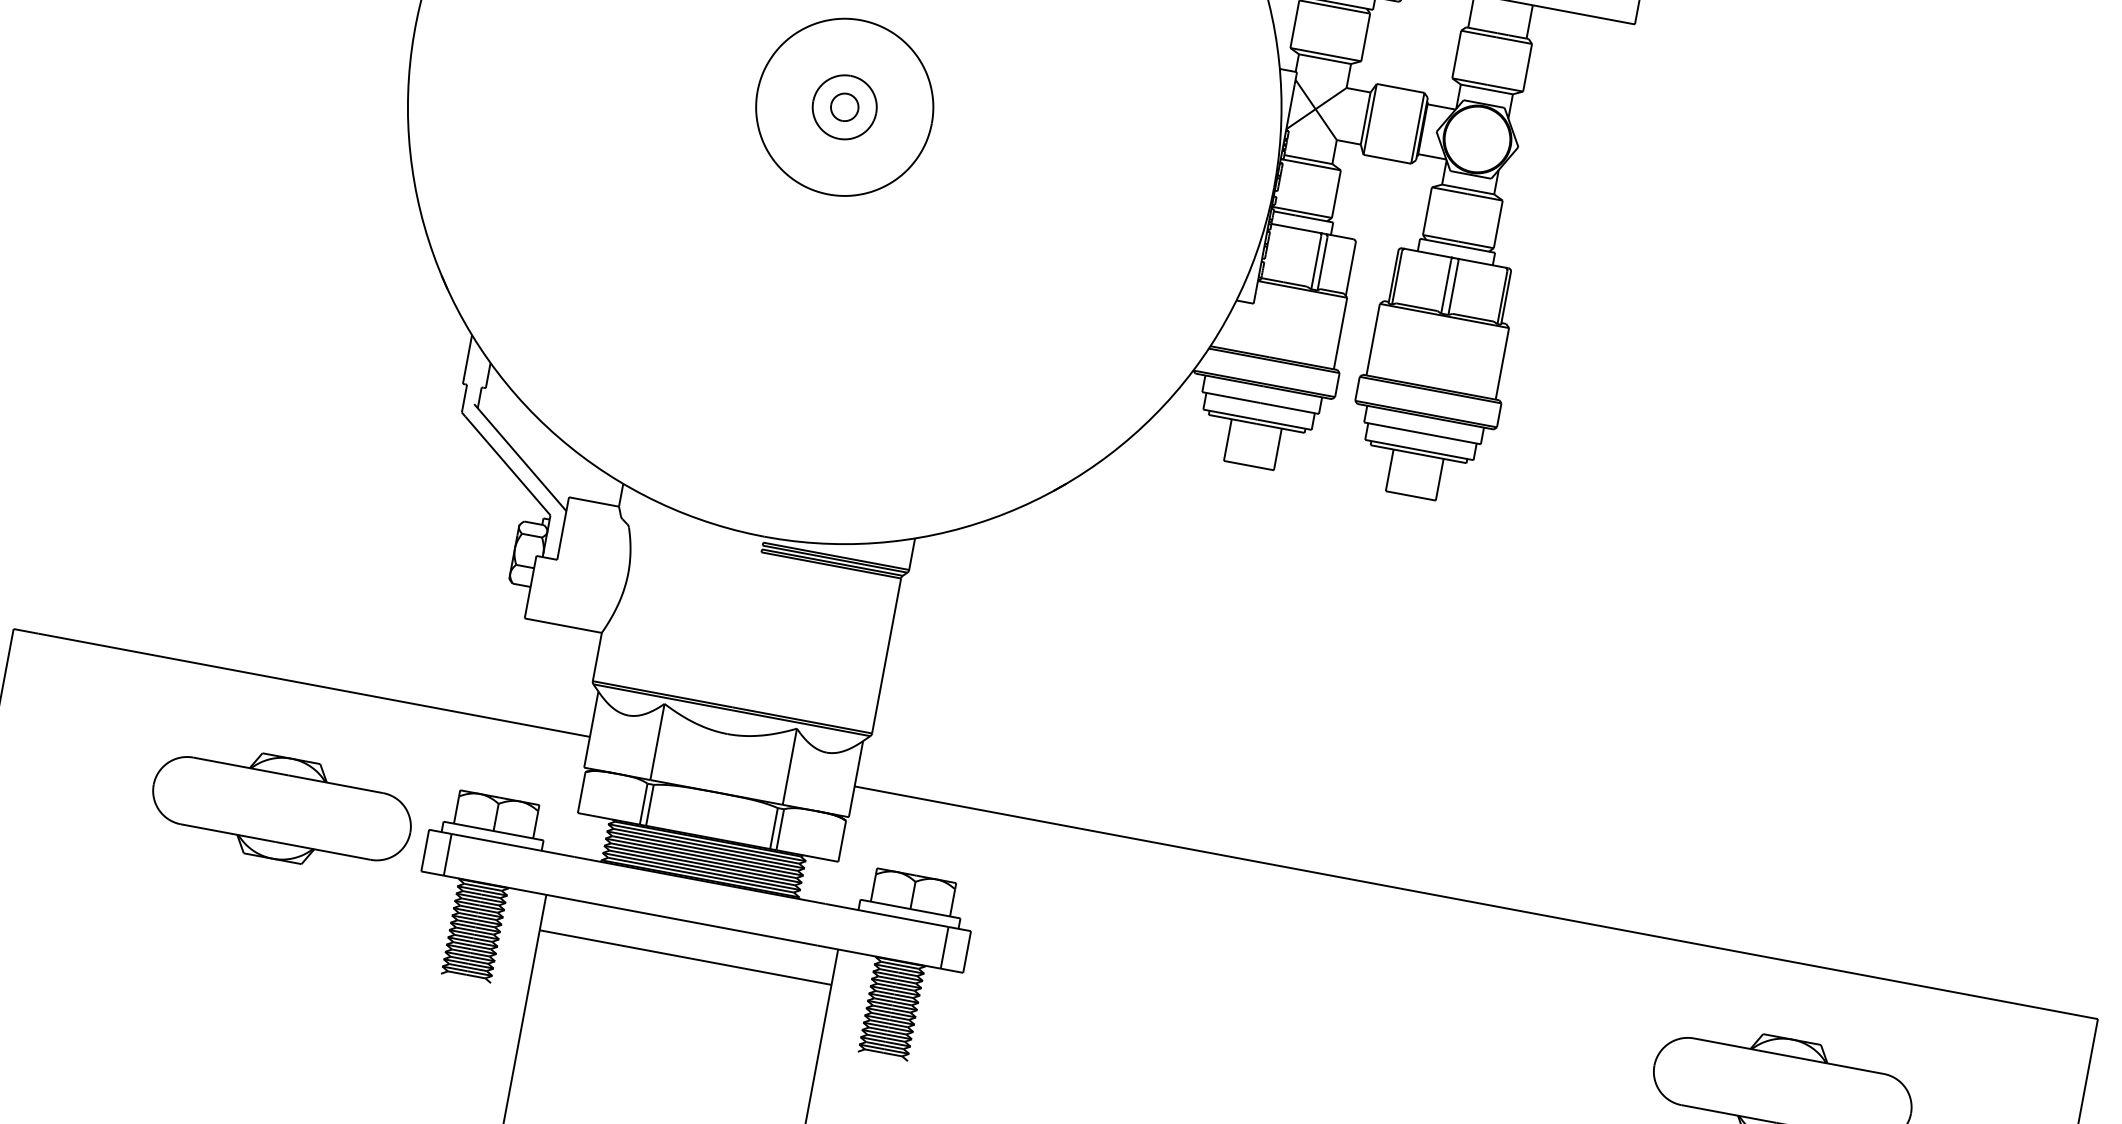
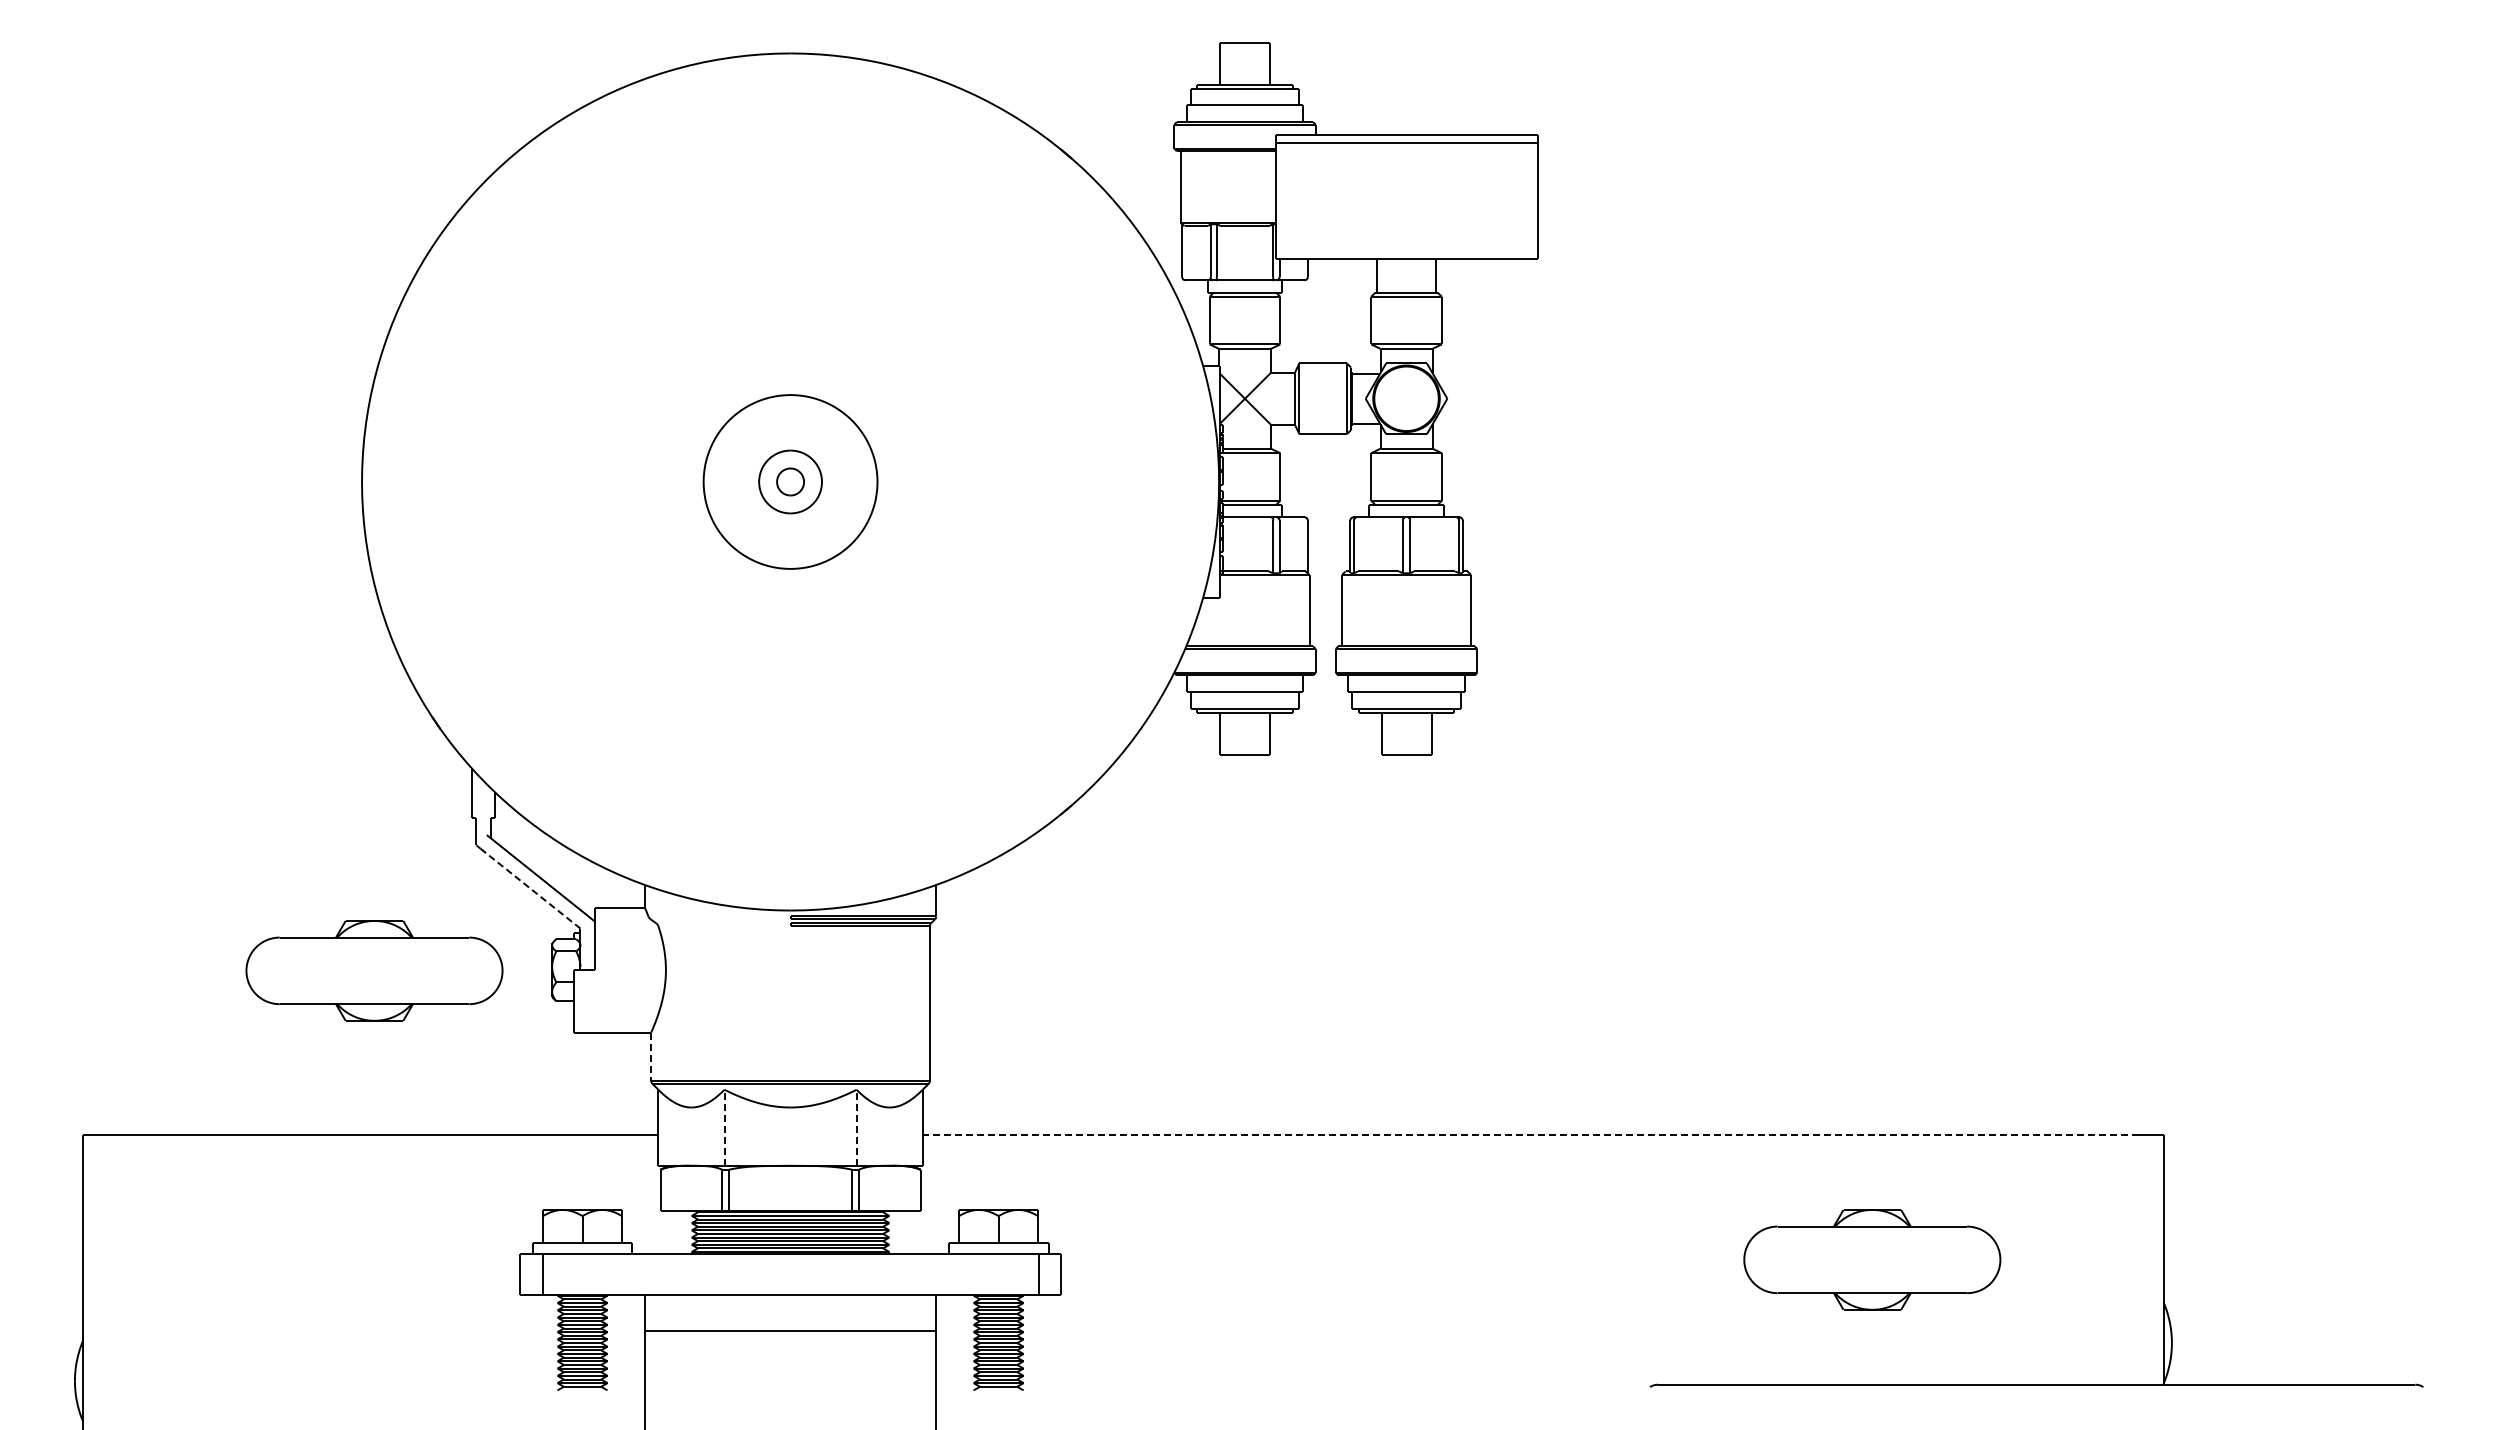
line: (507, 465) -> (530, 888), solid -> dashed
line: (597, 657) -> (651, 1057), solid -> dashed
line: (657, 741) -> (724, 1127), solid -> dashed
line: (789, 766) -> (856, 1127), solid -> dashed
part: (282, 808) -> (374, 970), moved
line: (1463, 900) -> (1530, 1135), solid -> dashed

